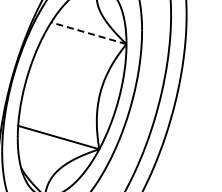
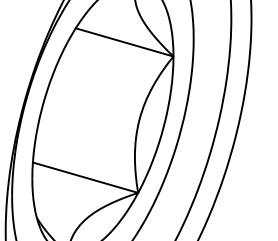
line: (88, 33) -> (124, 42), dashed -> solid

